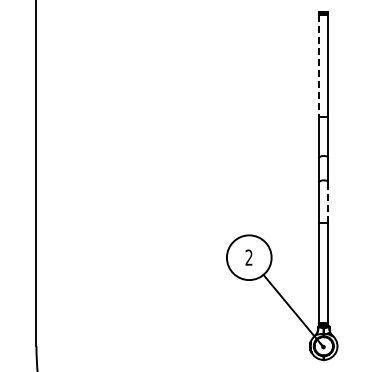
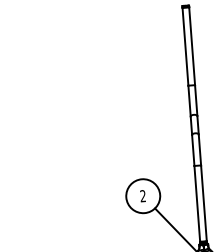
line: (319, 66) -> (185, 47), dashed -> solid
line: (328, 202) -> (200, 149), dashed -> solid

